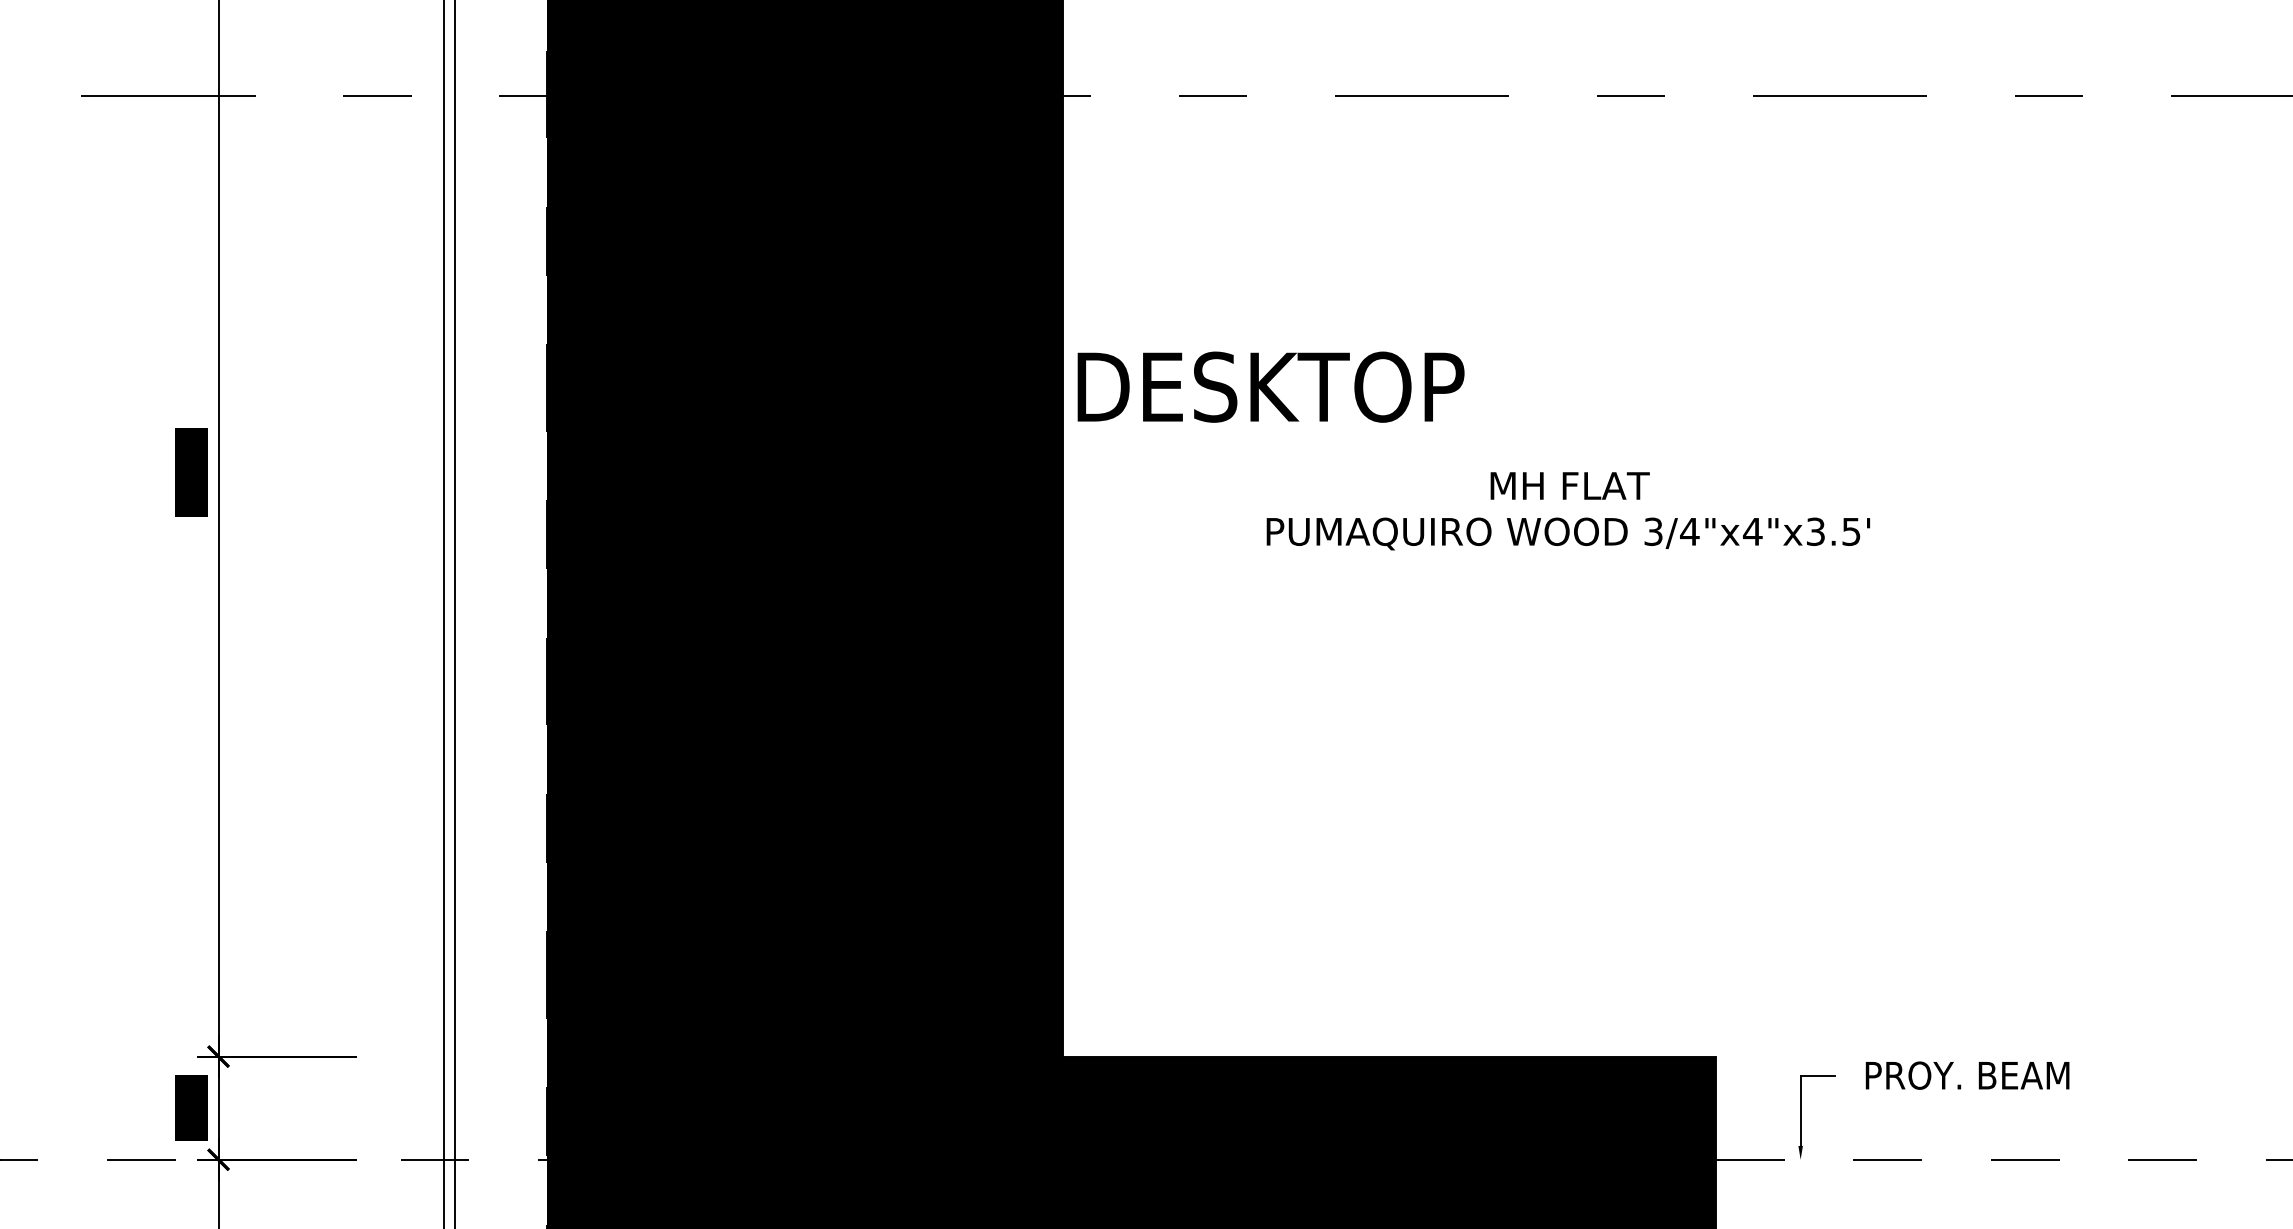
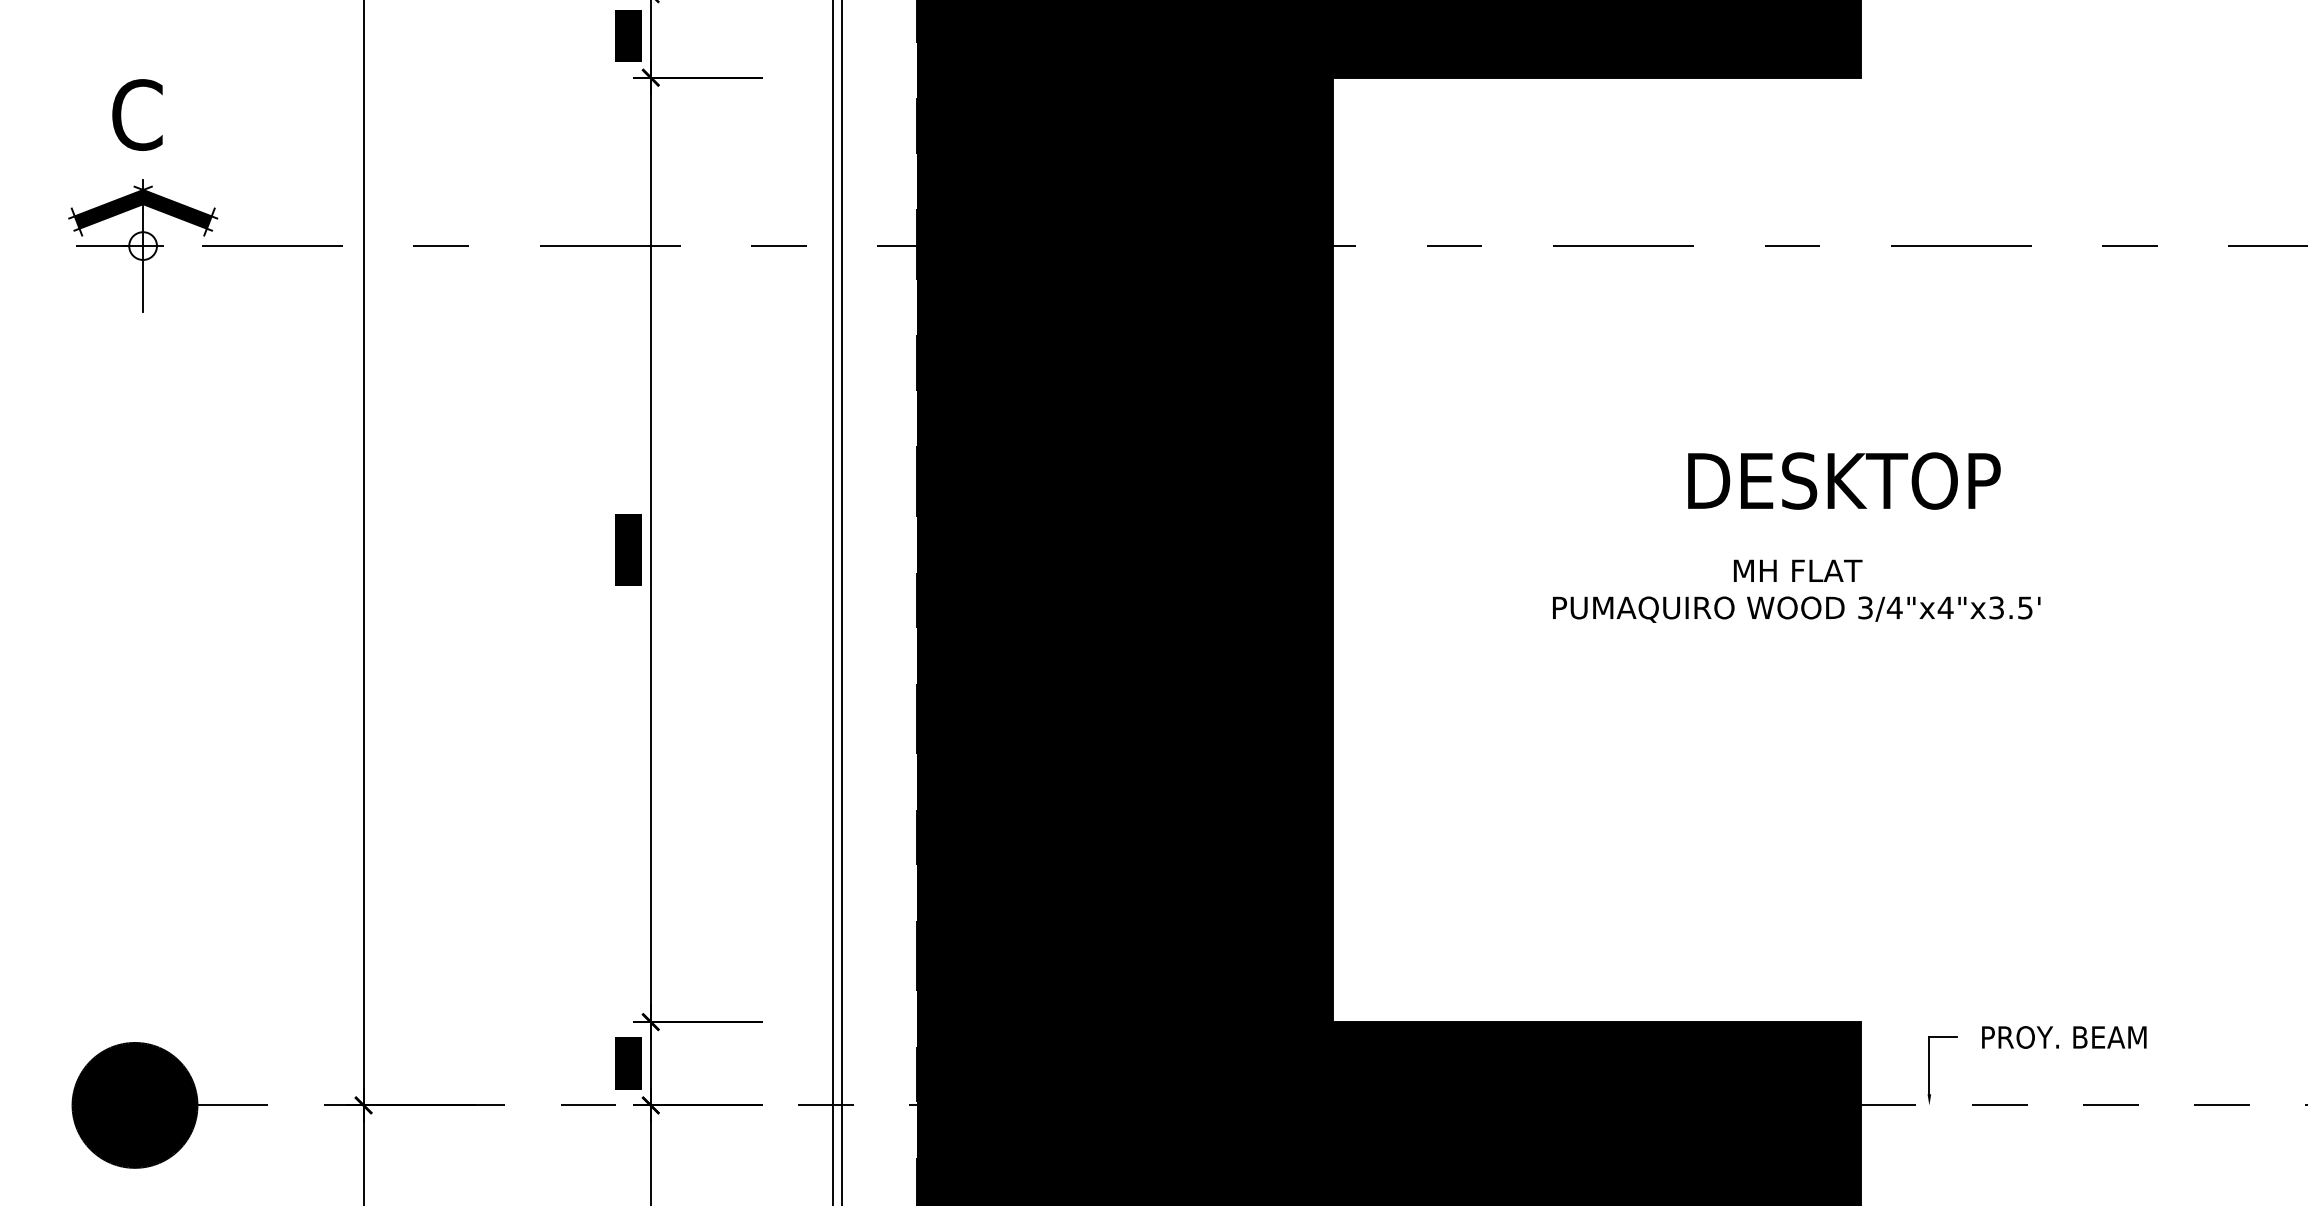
text: (1271, 386) -> (1844, 480), moved
text: (1568, 510) -> (1796, 590), moved

